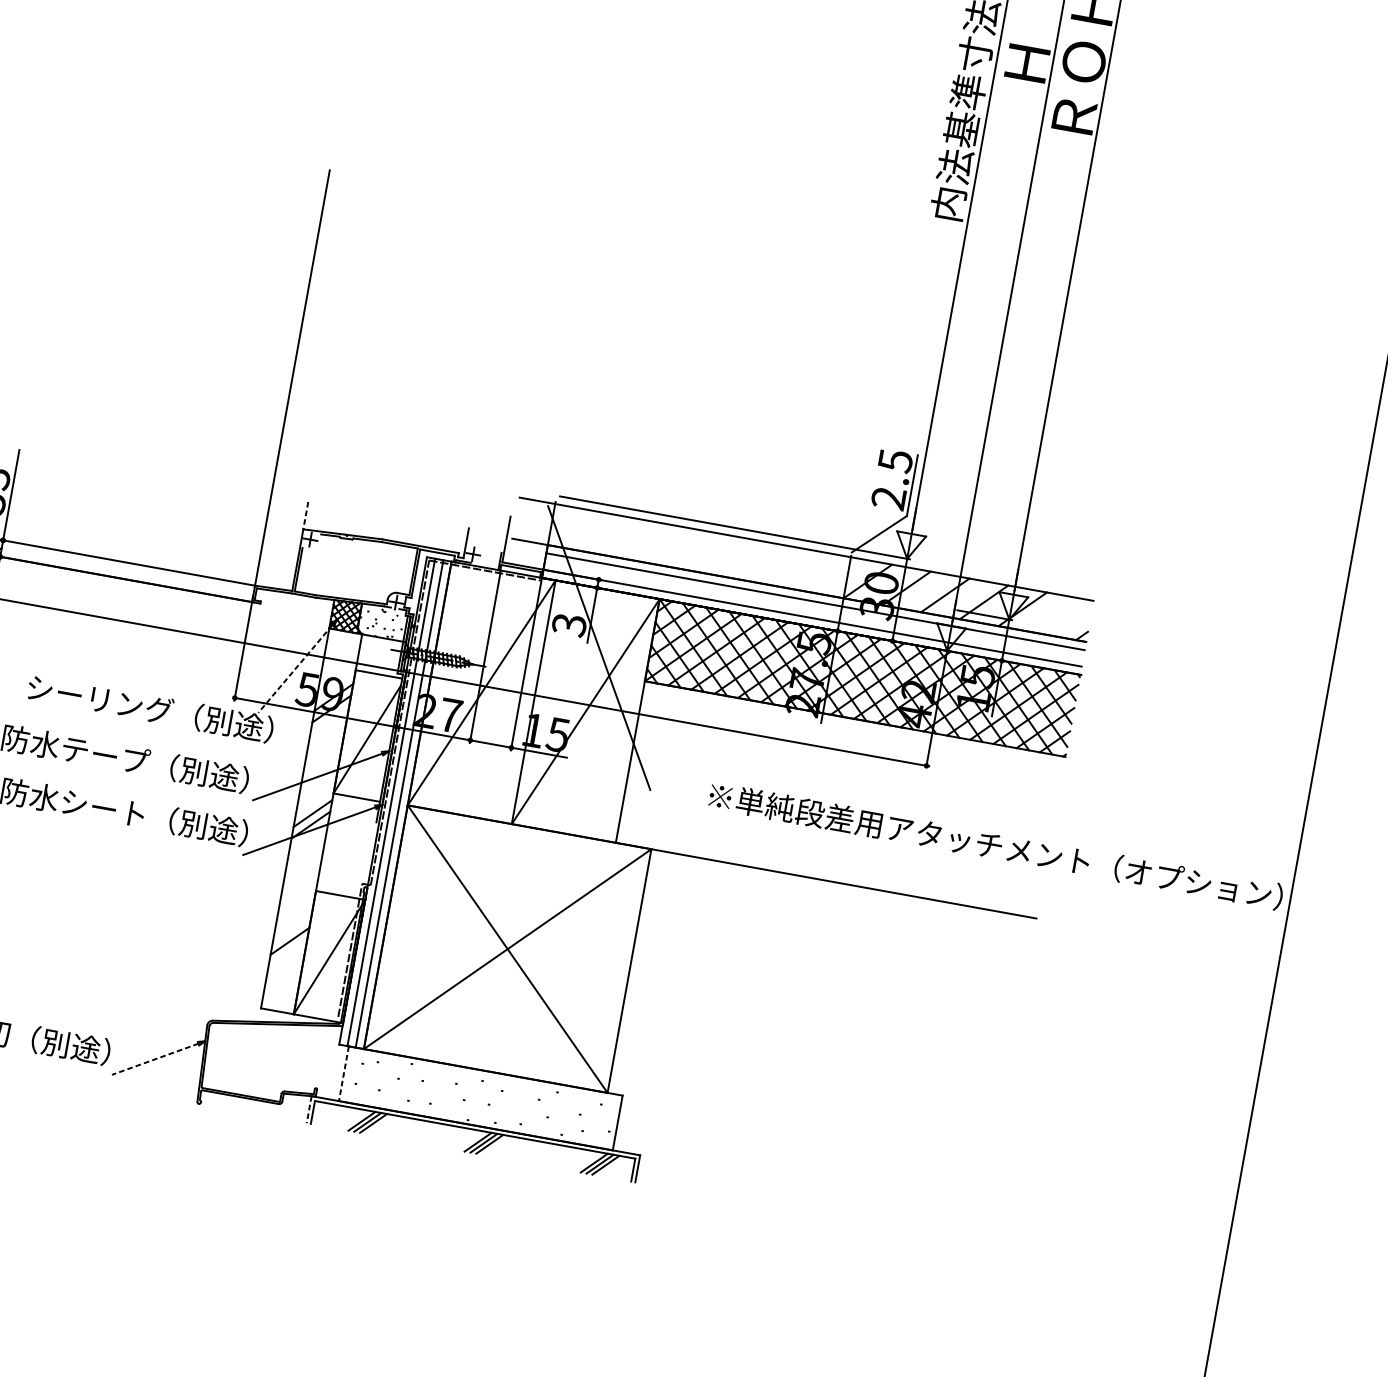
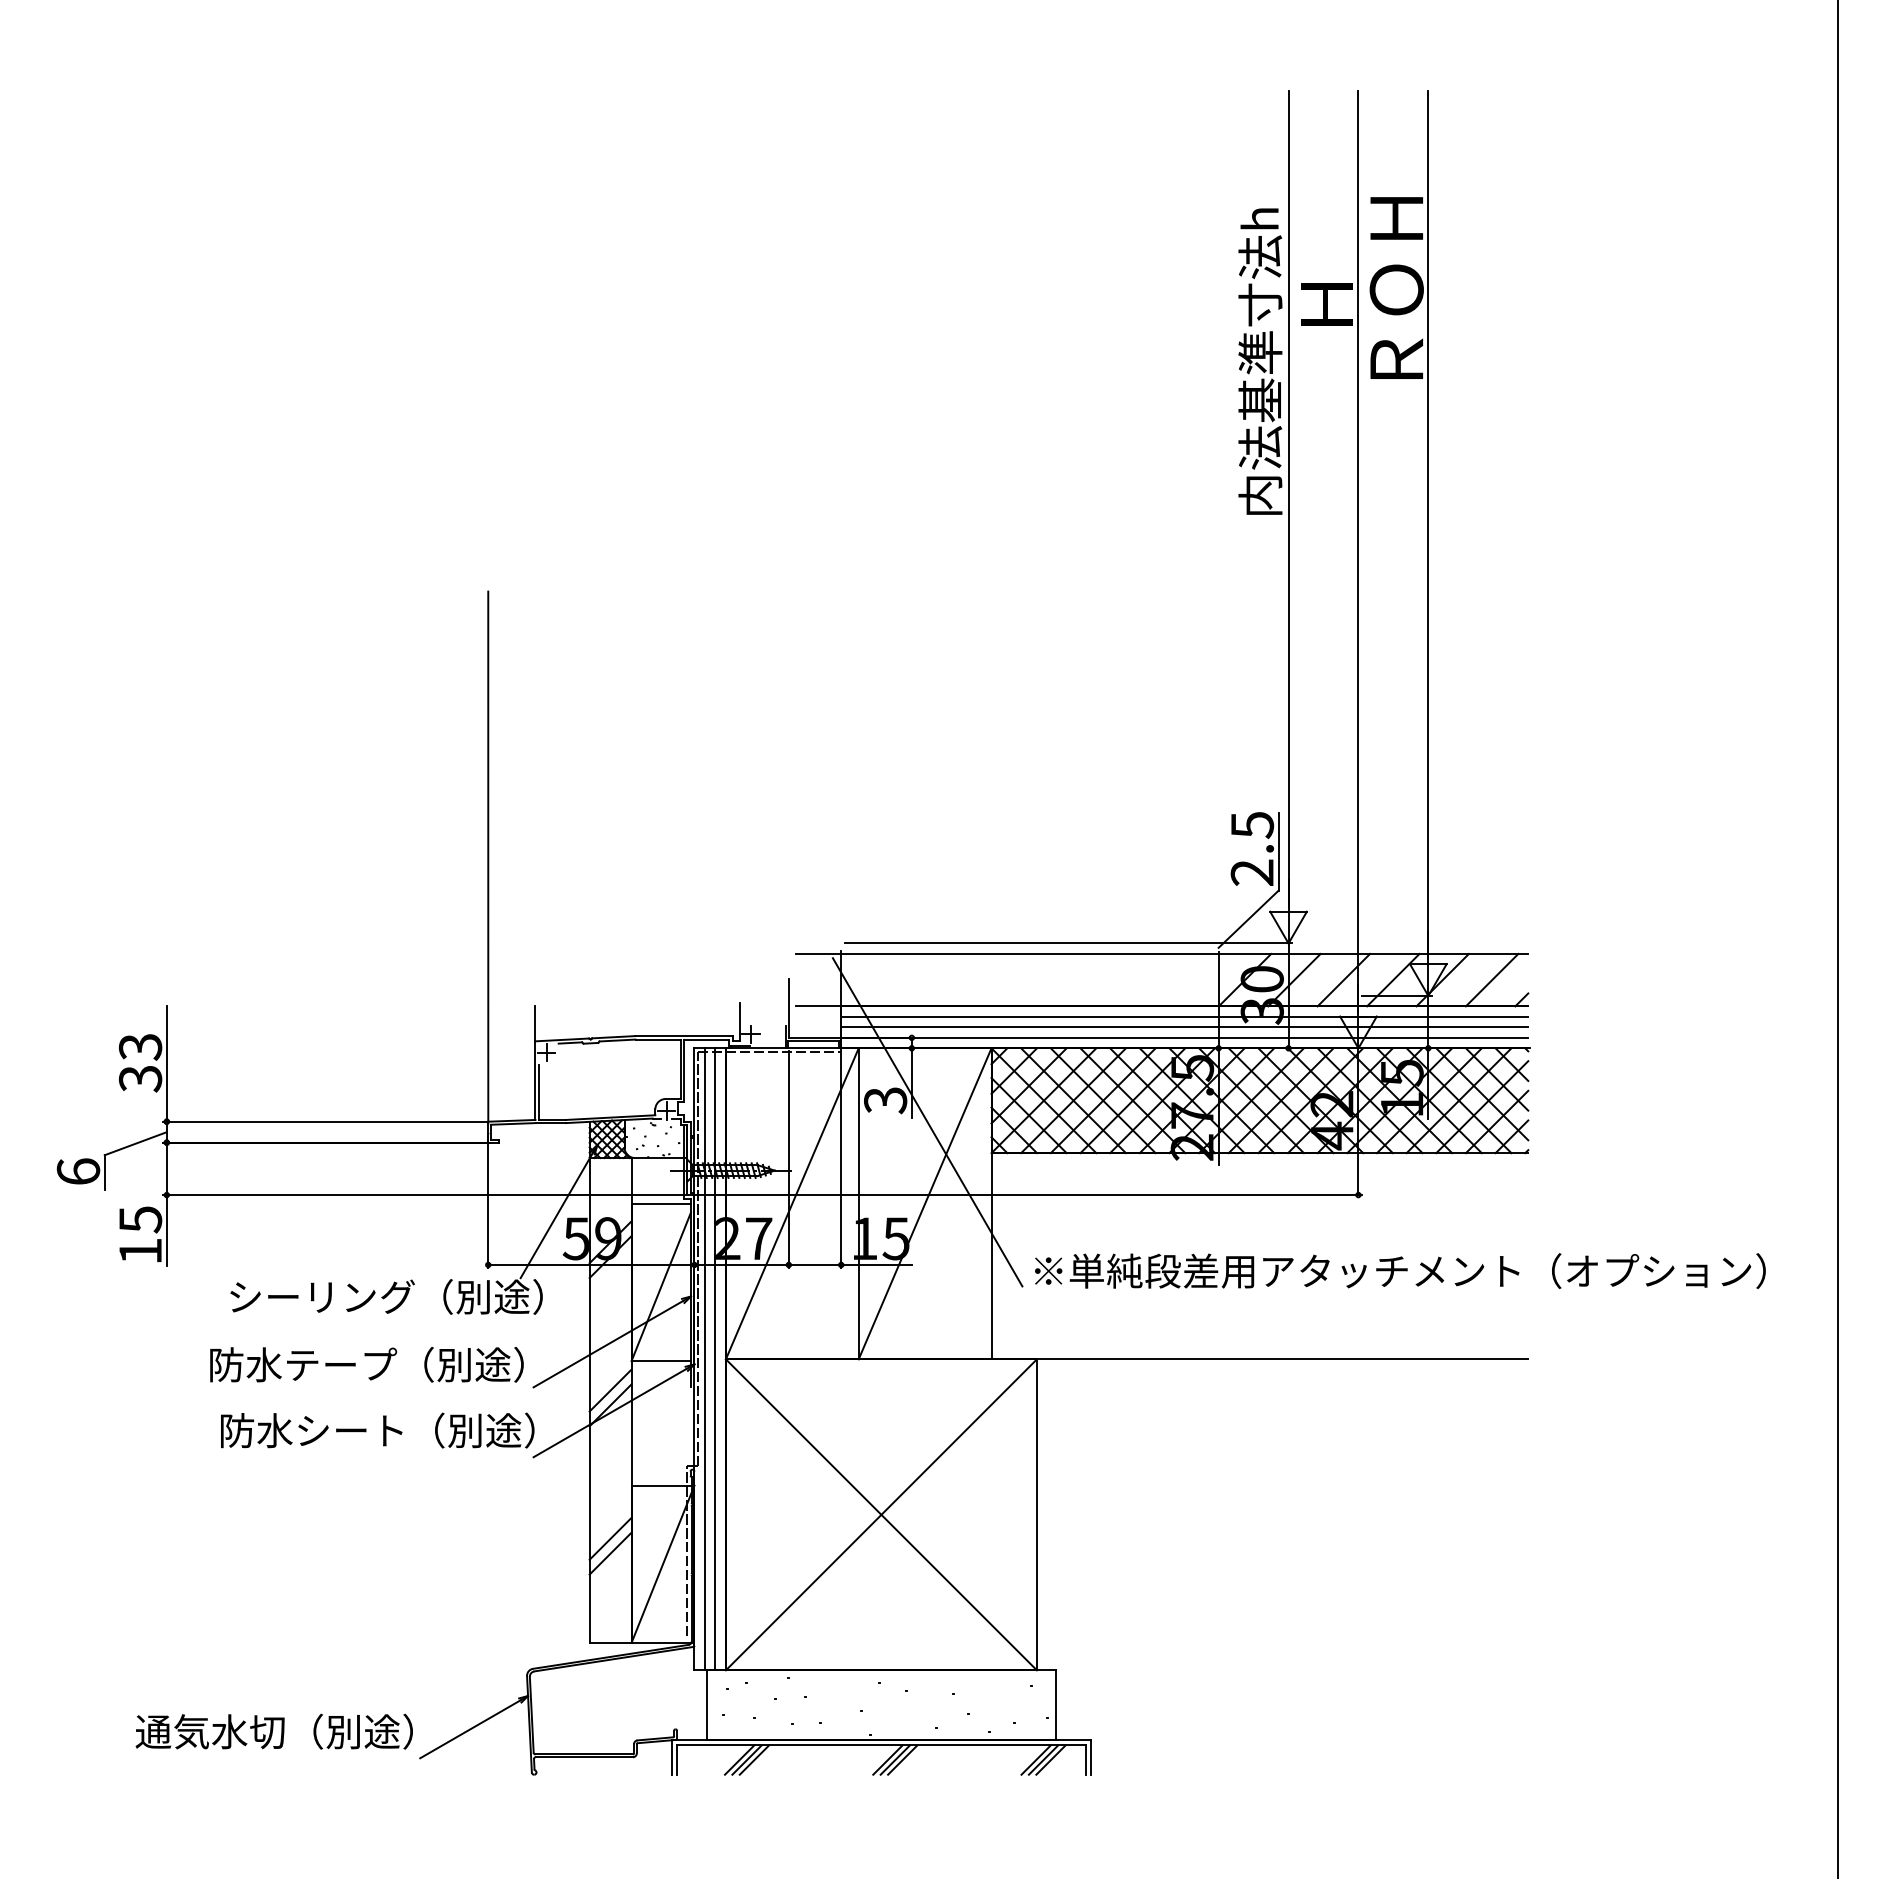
line: (305, 516) -> (535, 1024), dashed -> solid
line: (813, 610) -> (1184, 1027), added
line: (1061, 615) -> (1491, 979), added
line: (295, 669) -> (556, 1216), dashed -> solid
text: (996, 845) -> (1400, 1270), moved
line: (292, 929) -> (610, 1538), added
line: (155, 1059) -> (470, 1729), dashed -> solid
line: (343, 1073) -> (706, 1705), dashed -> solid
line: (308, 1109) -> (671, 1757), dashed -> solid

